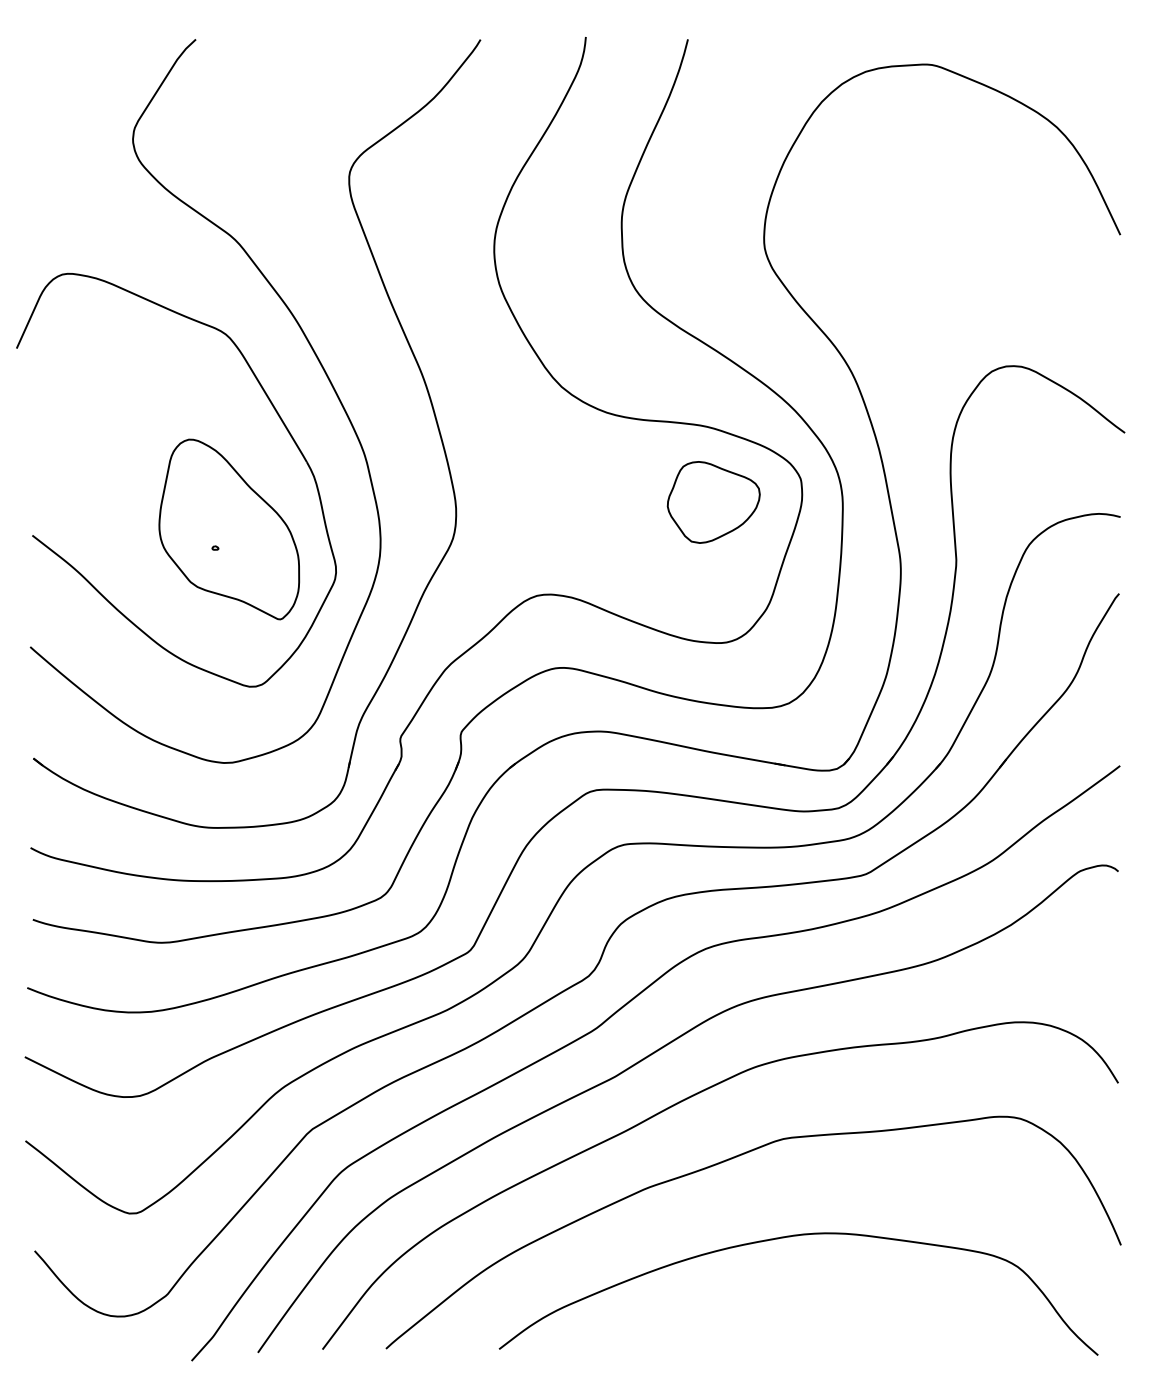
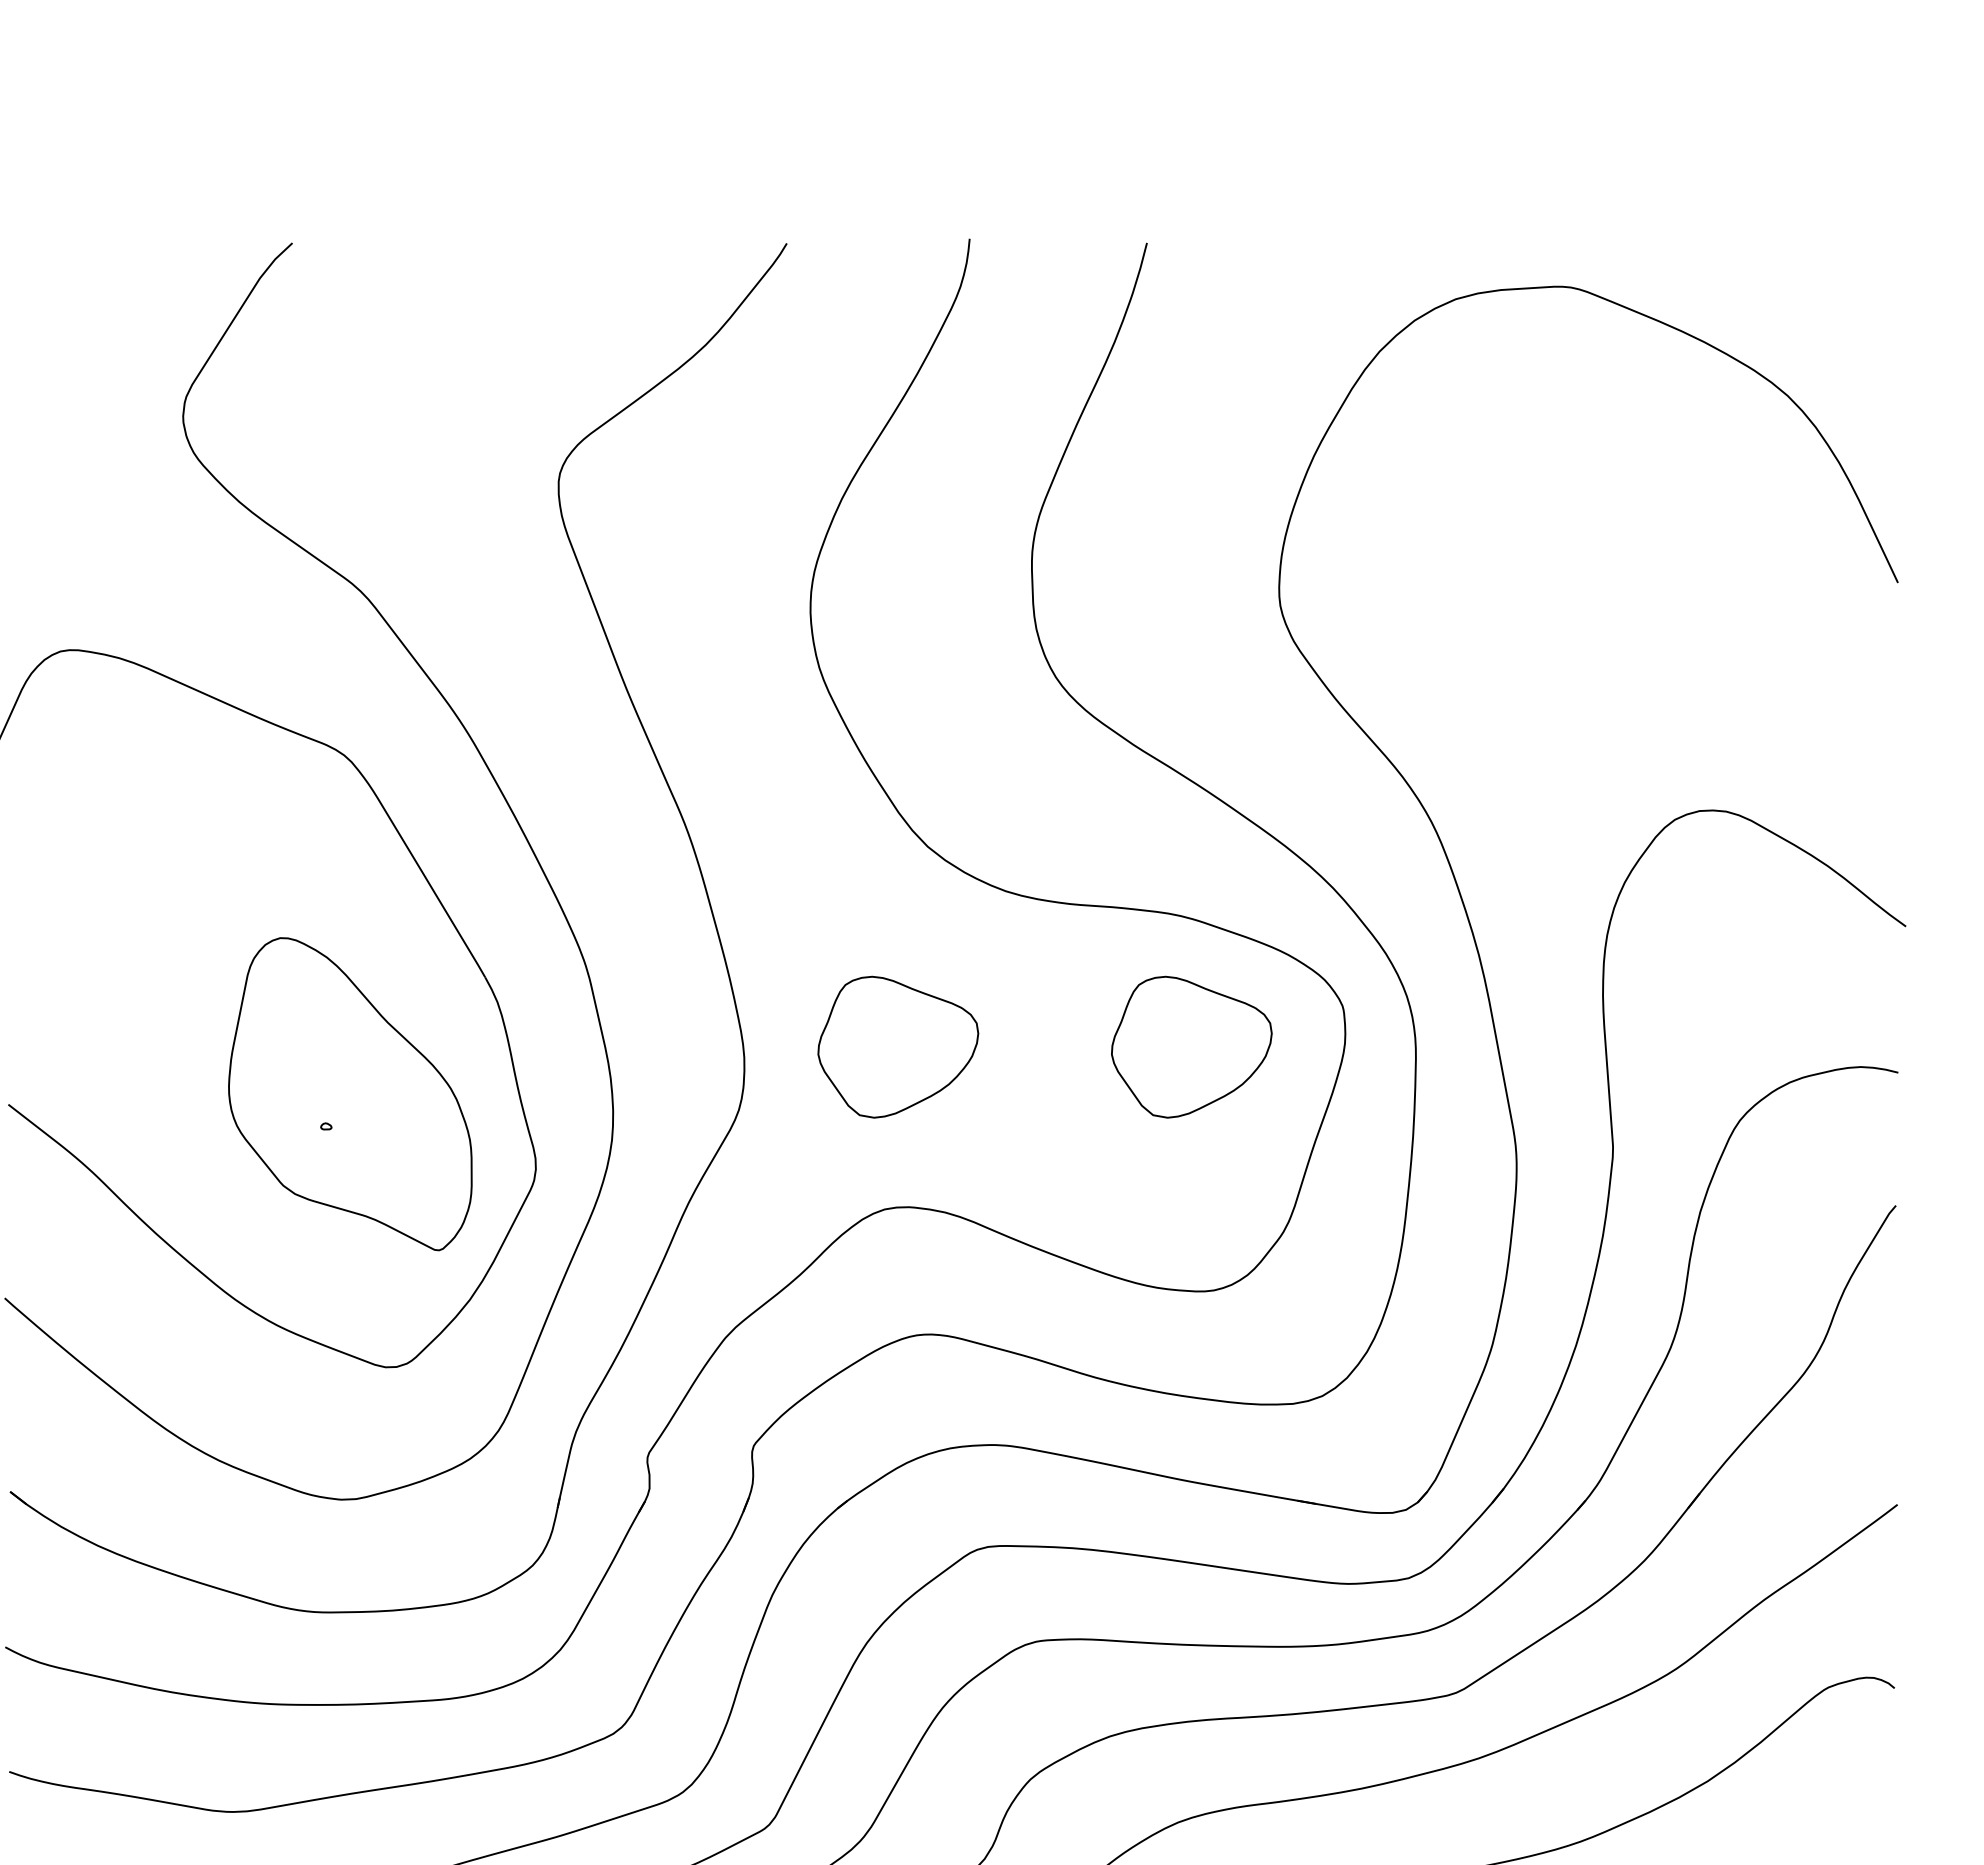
part: (544, 502) -> (897, 1047), added

